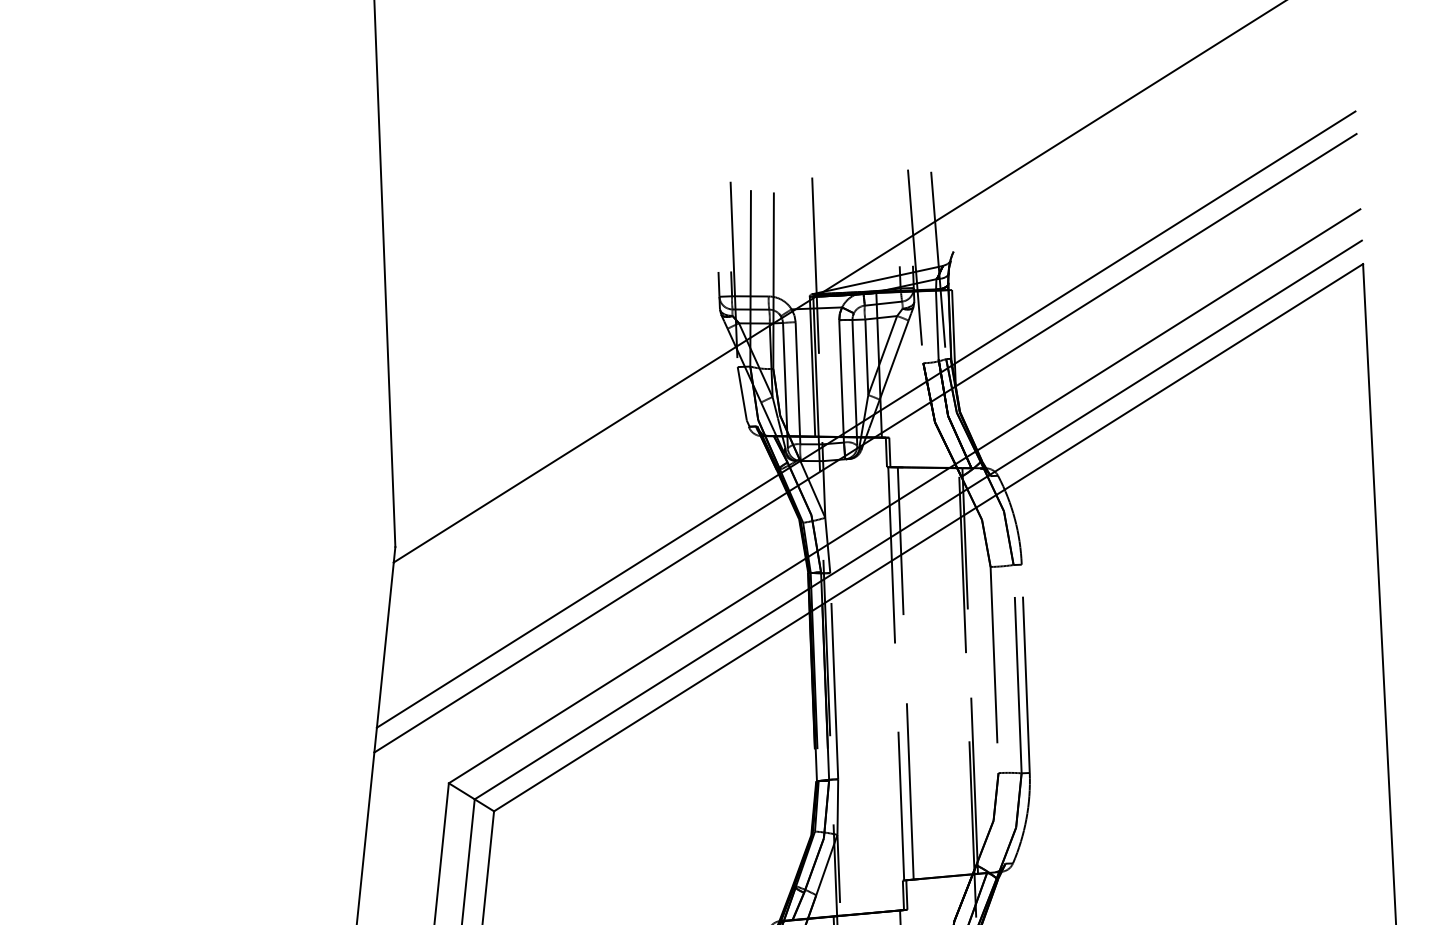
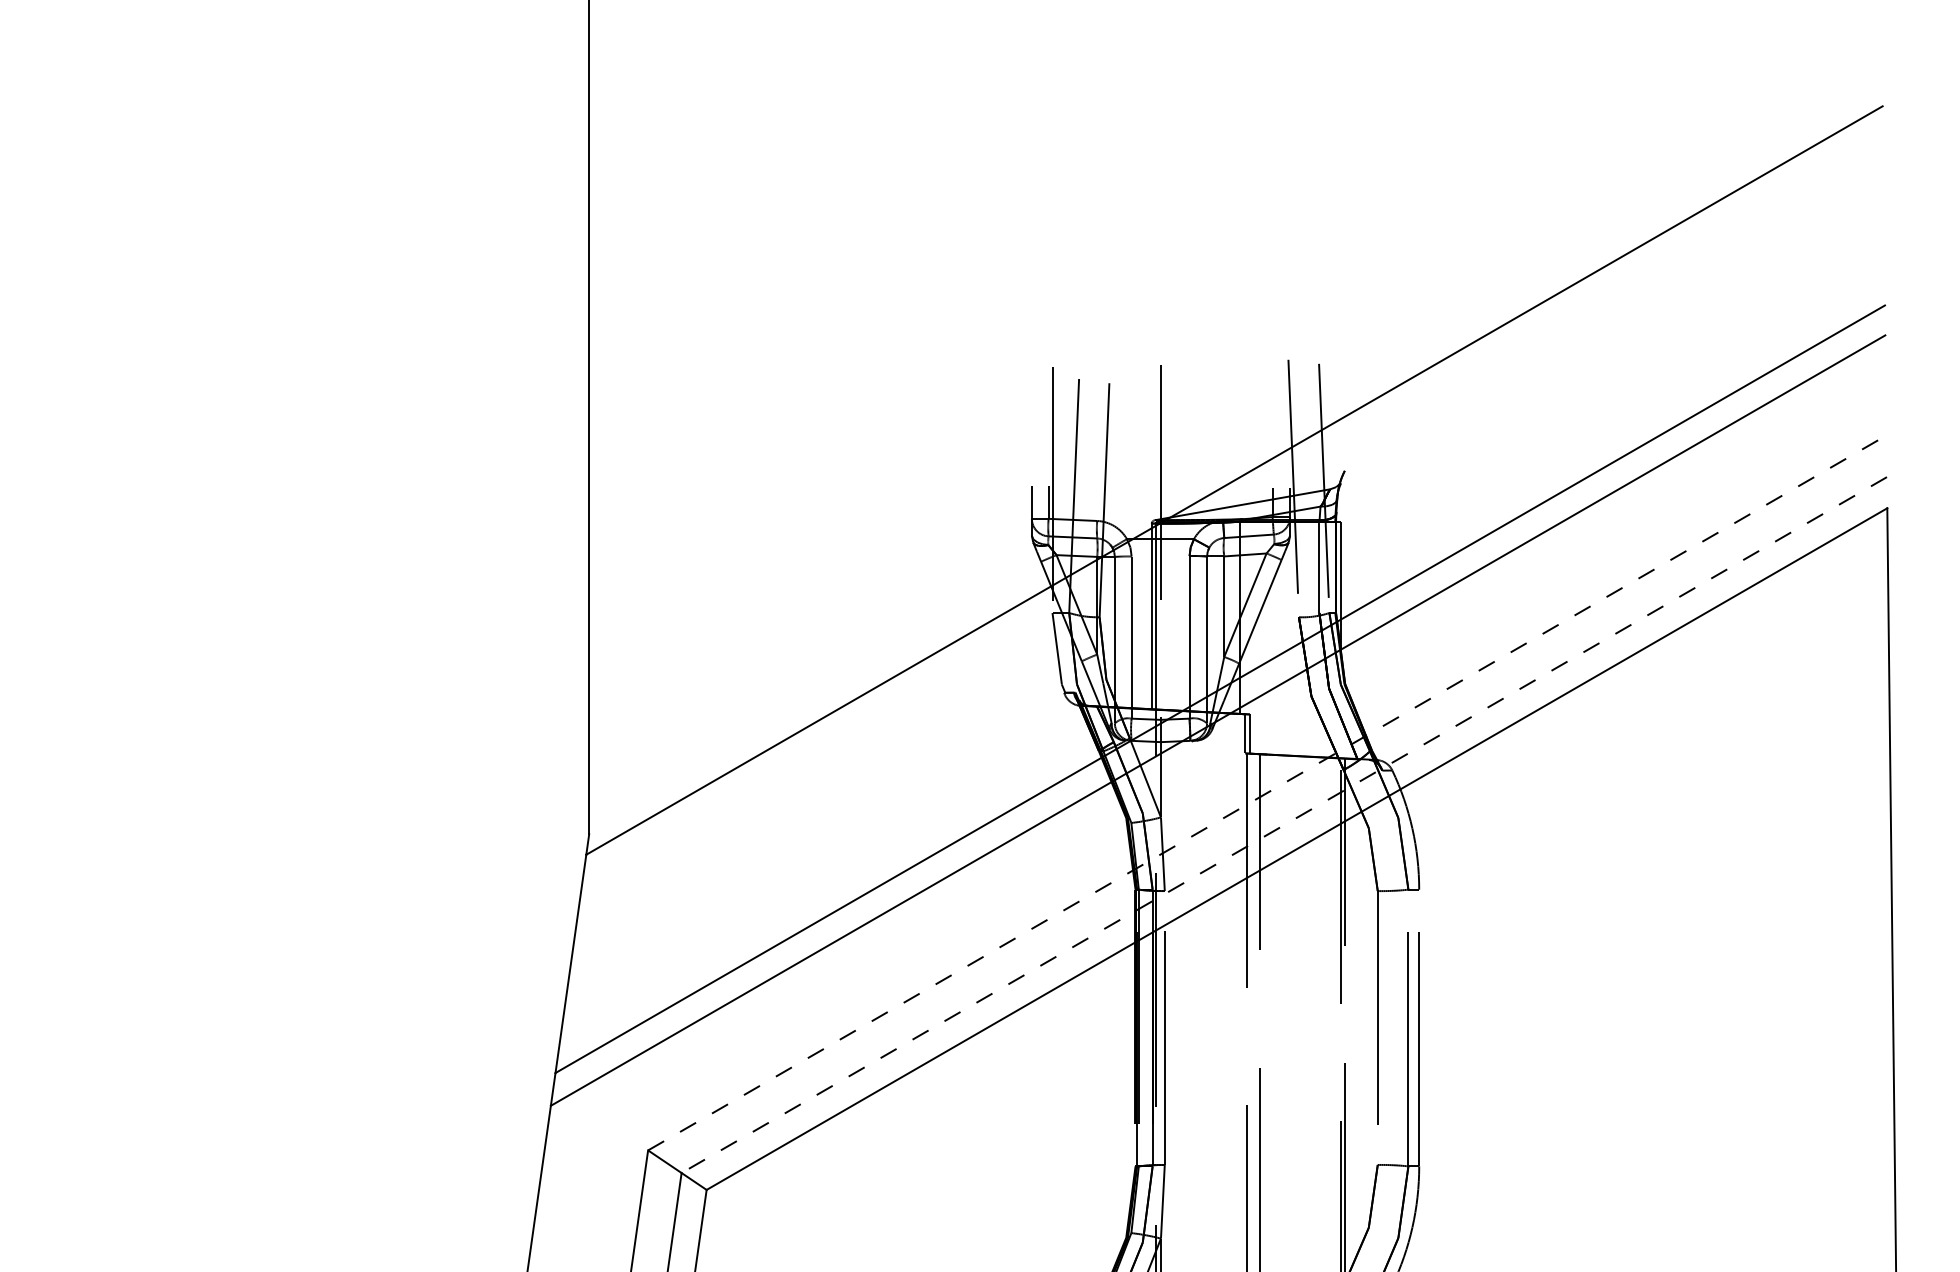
line: (904, 495) -> (1267, 792), solid -> dashed
line: (918, 520) -> (1284, 825), solid -> dashed

